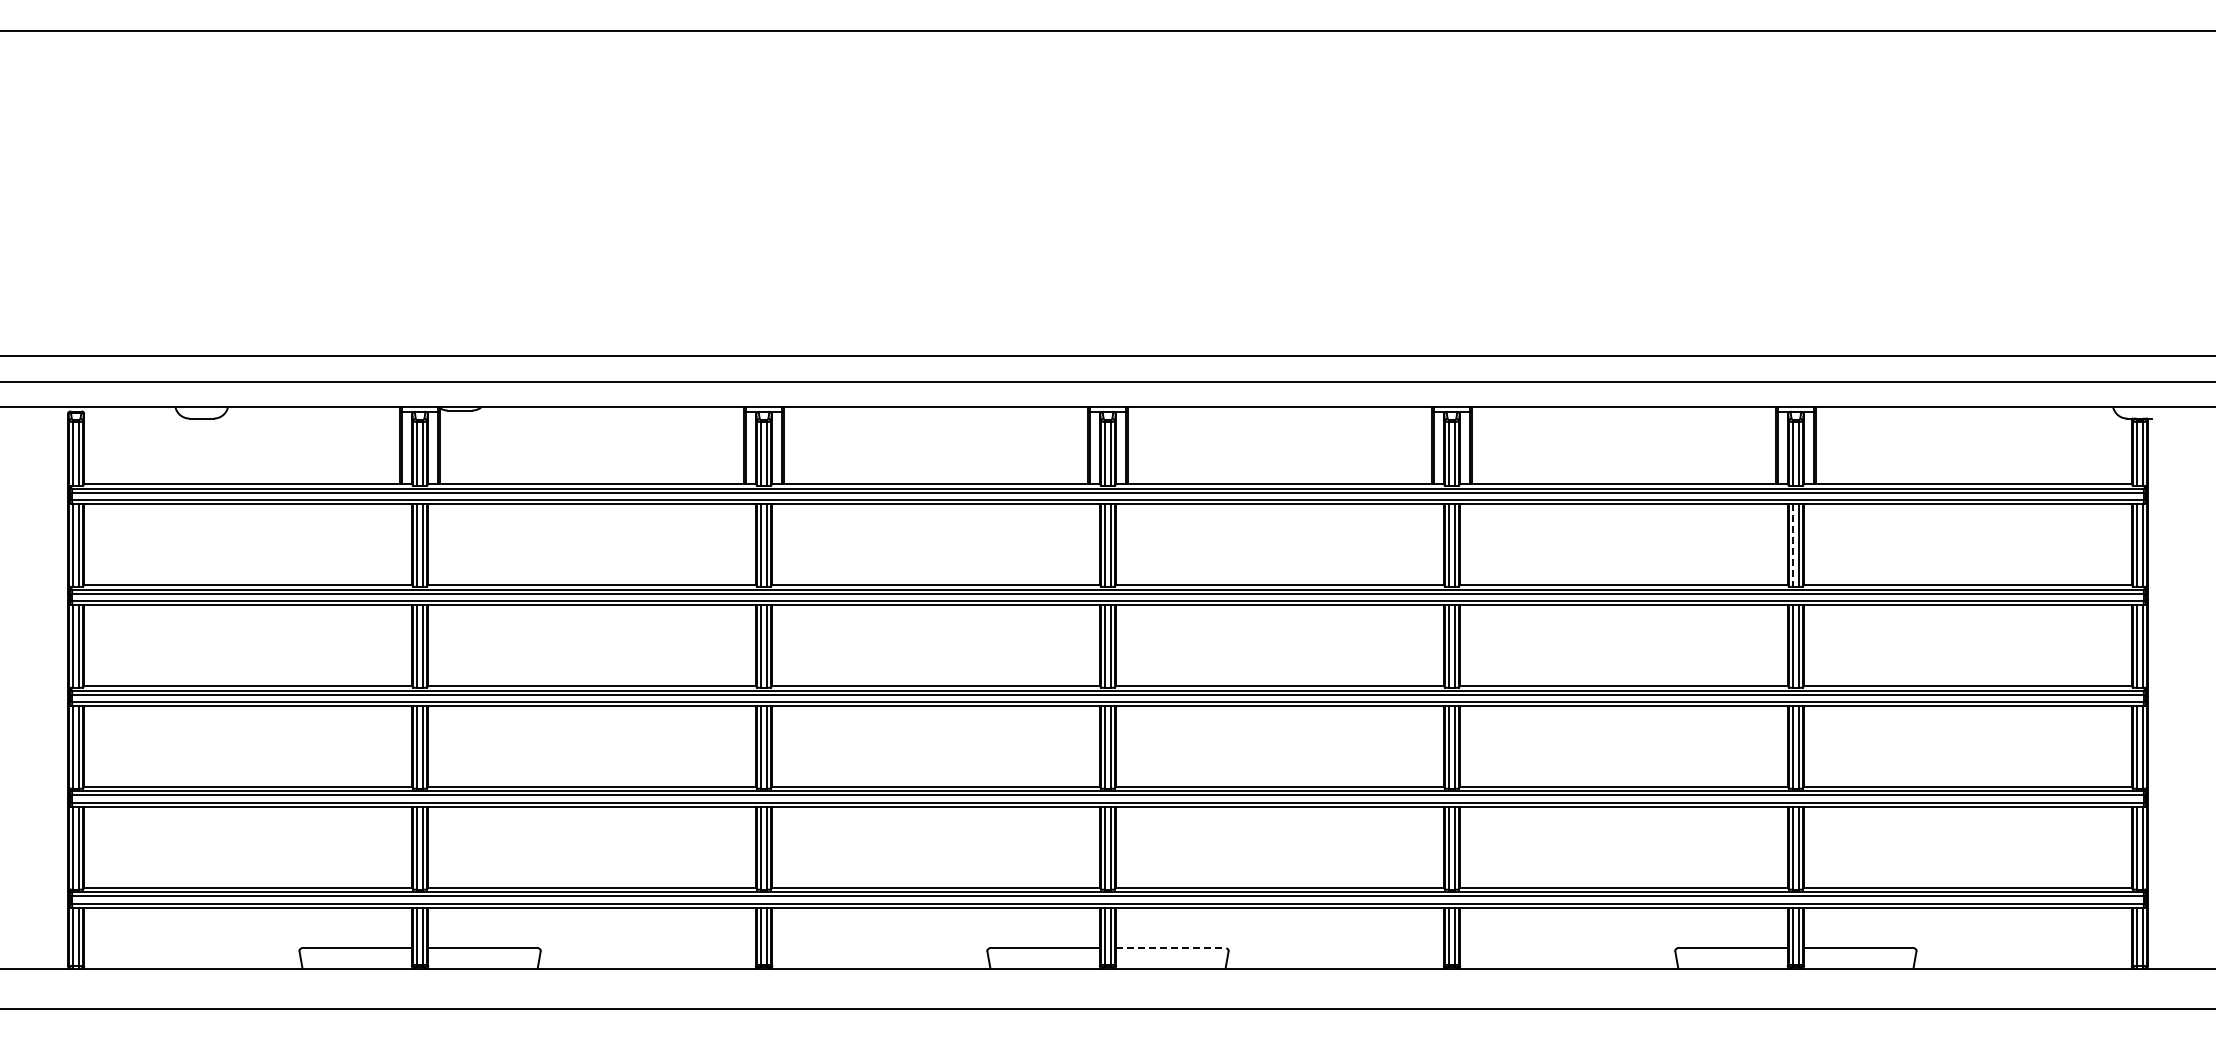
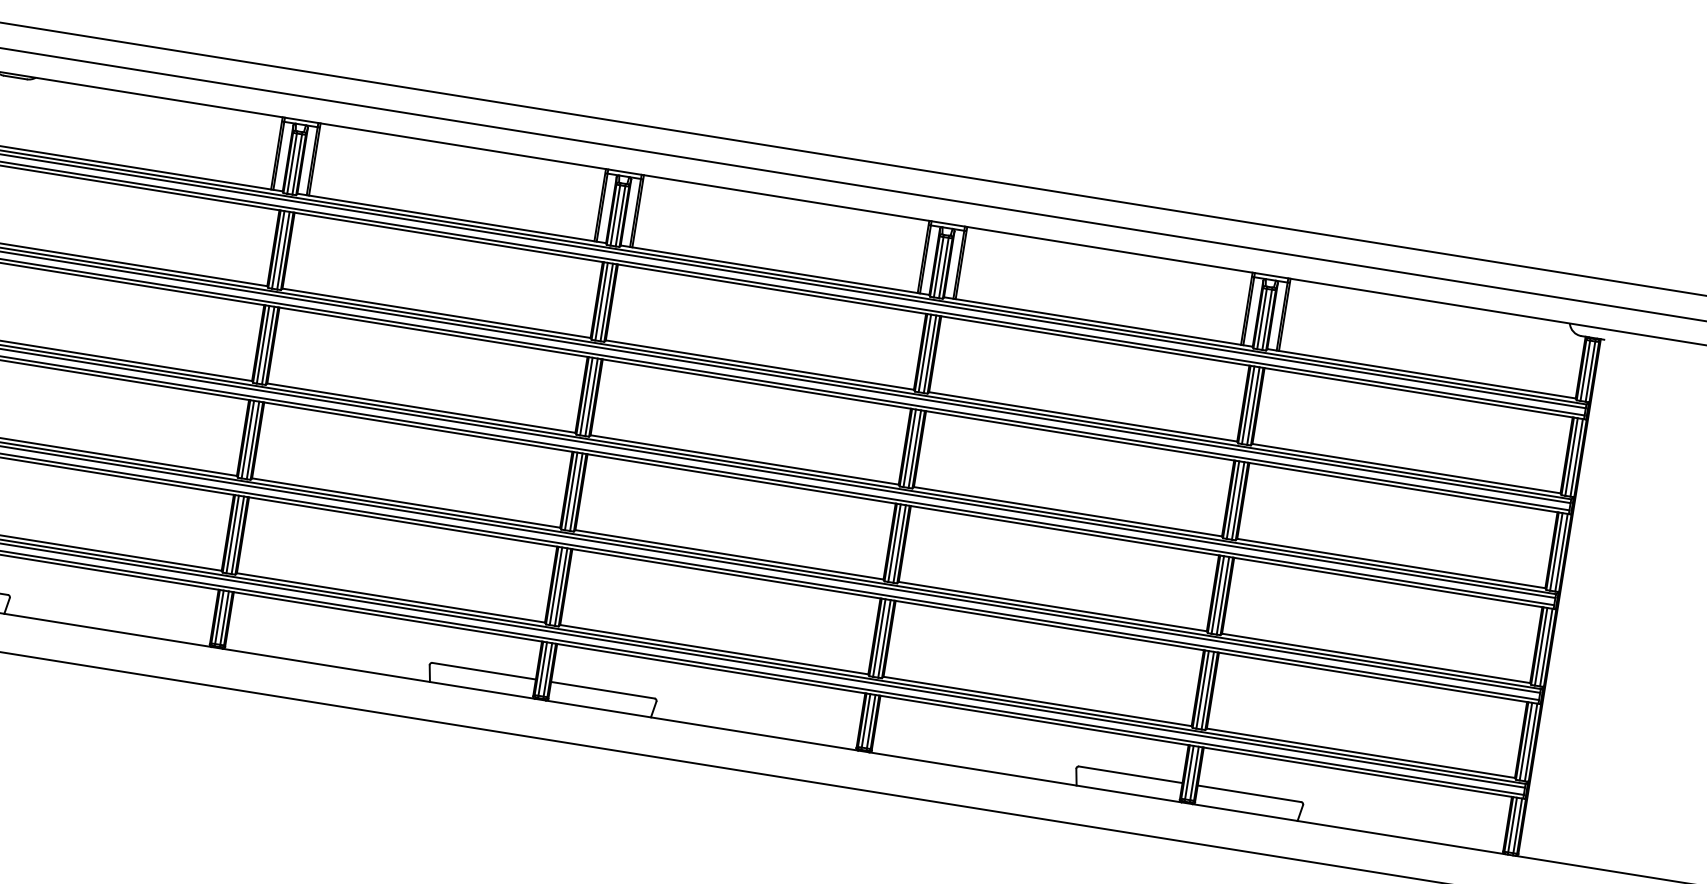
line: (1793, 546) -> (1248, 406), dashed -> solid
line: (1171, 948) -> (603, 690), dashed -> solid

